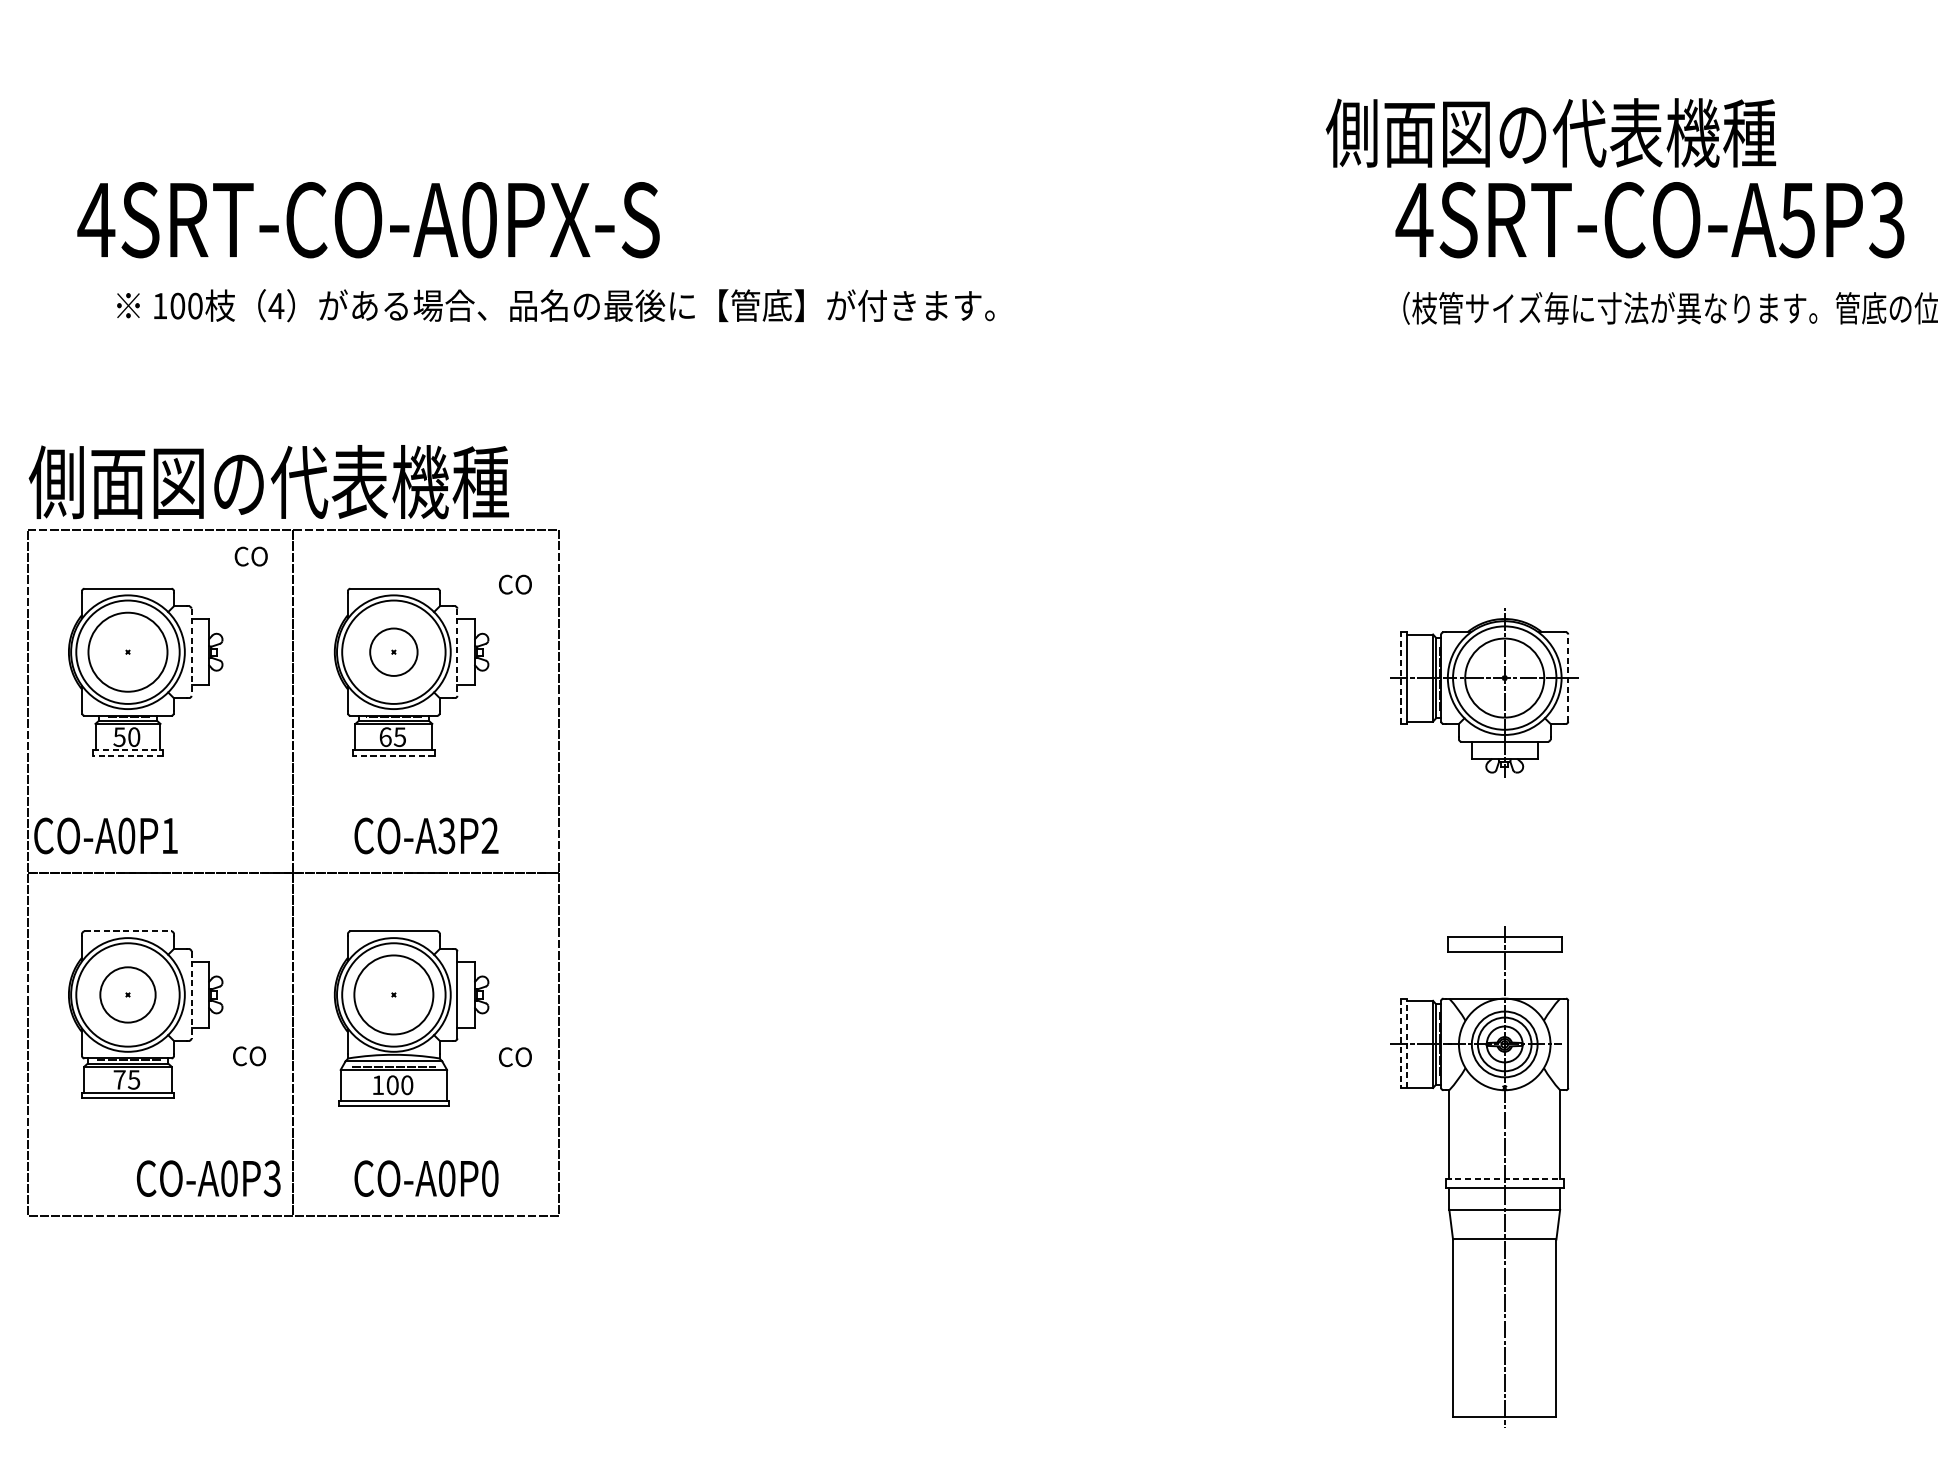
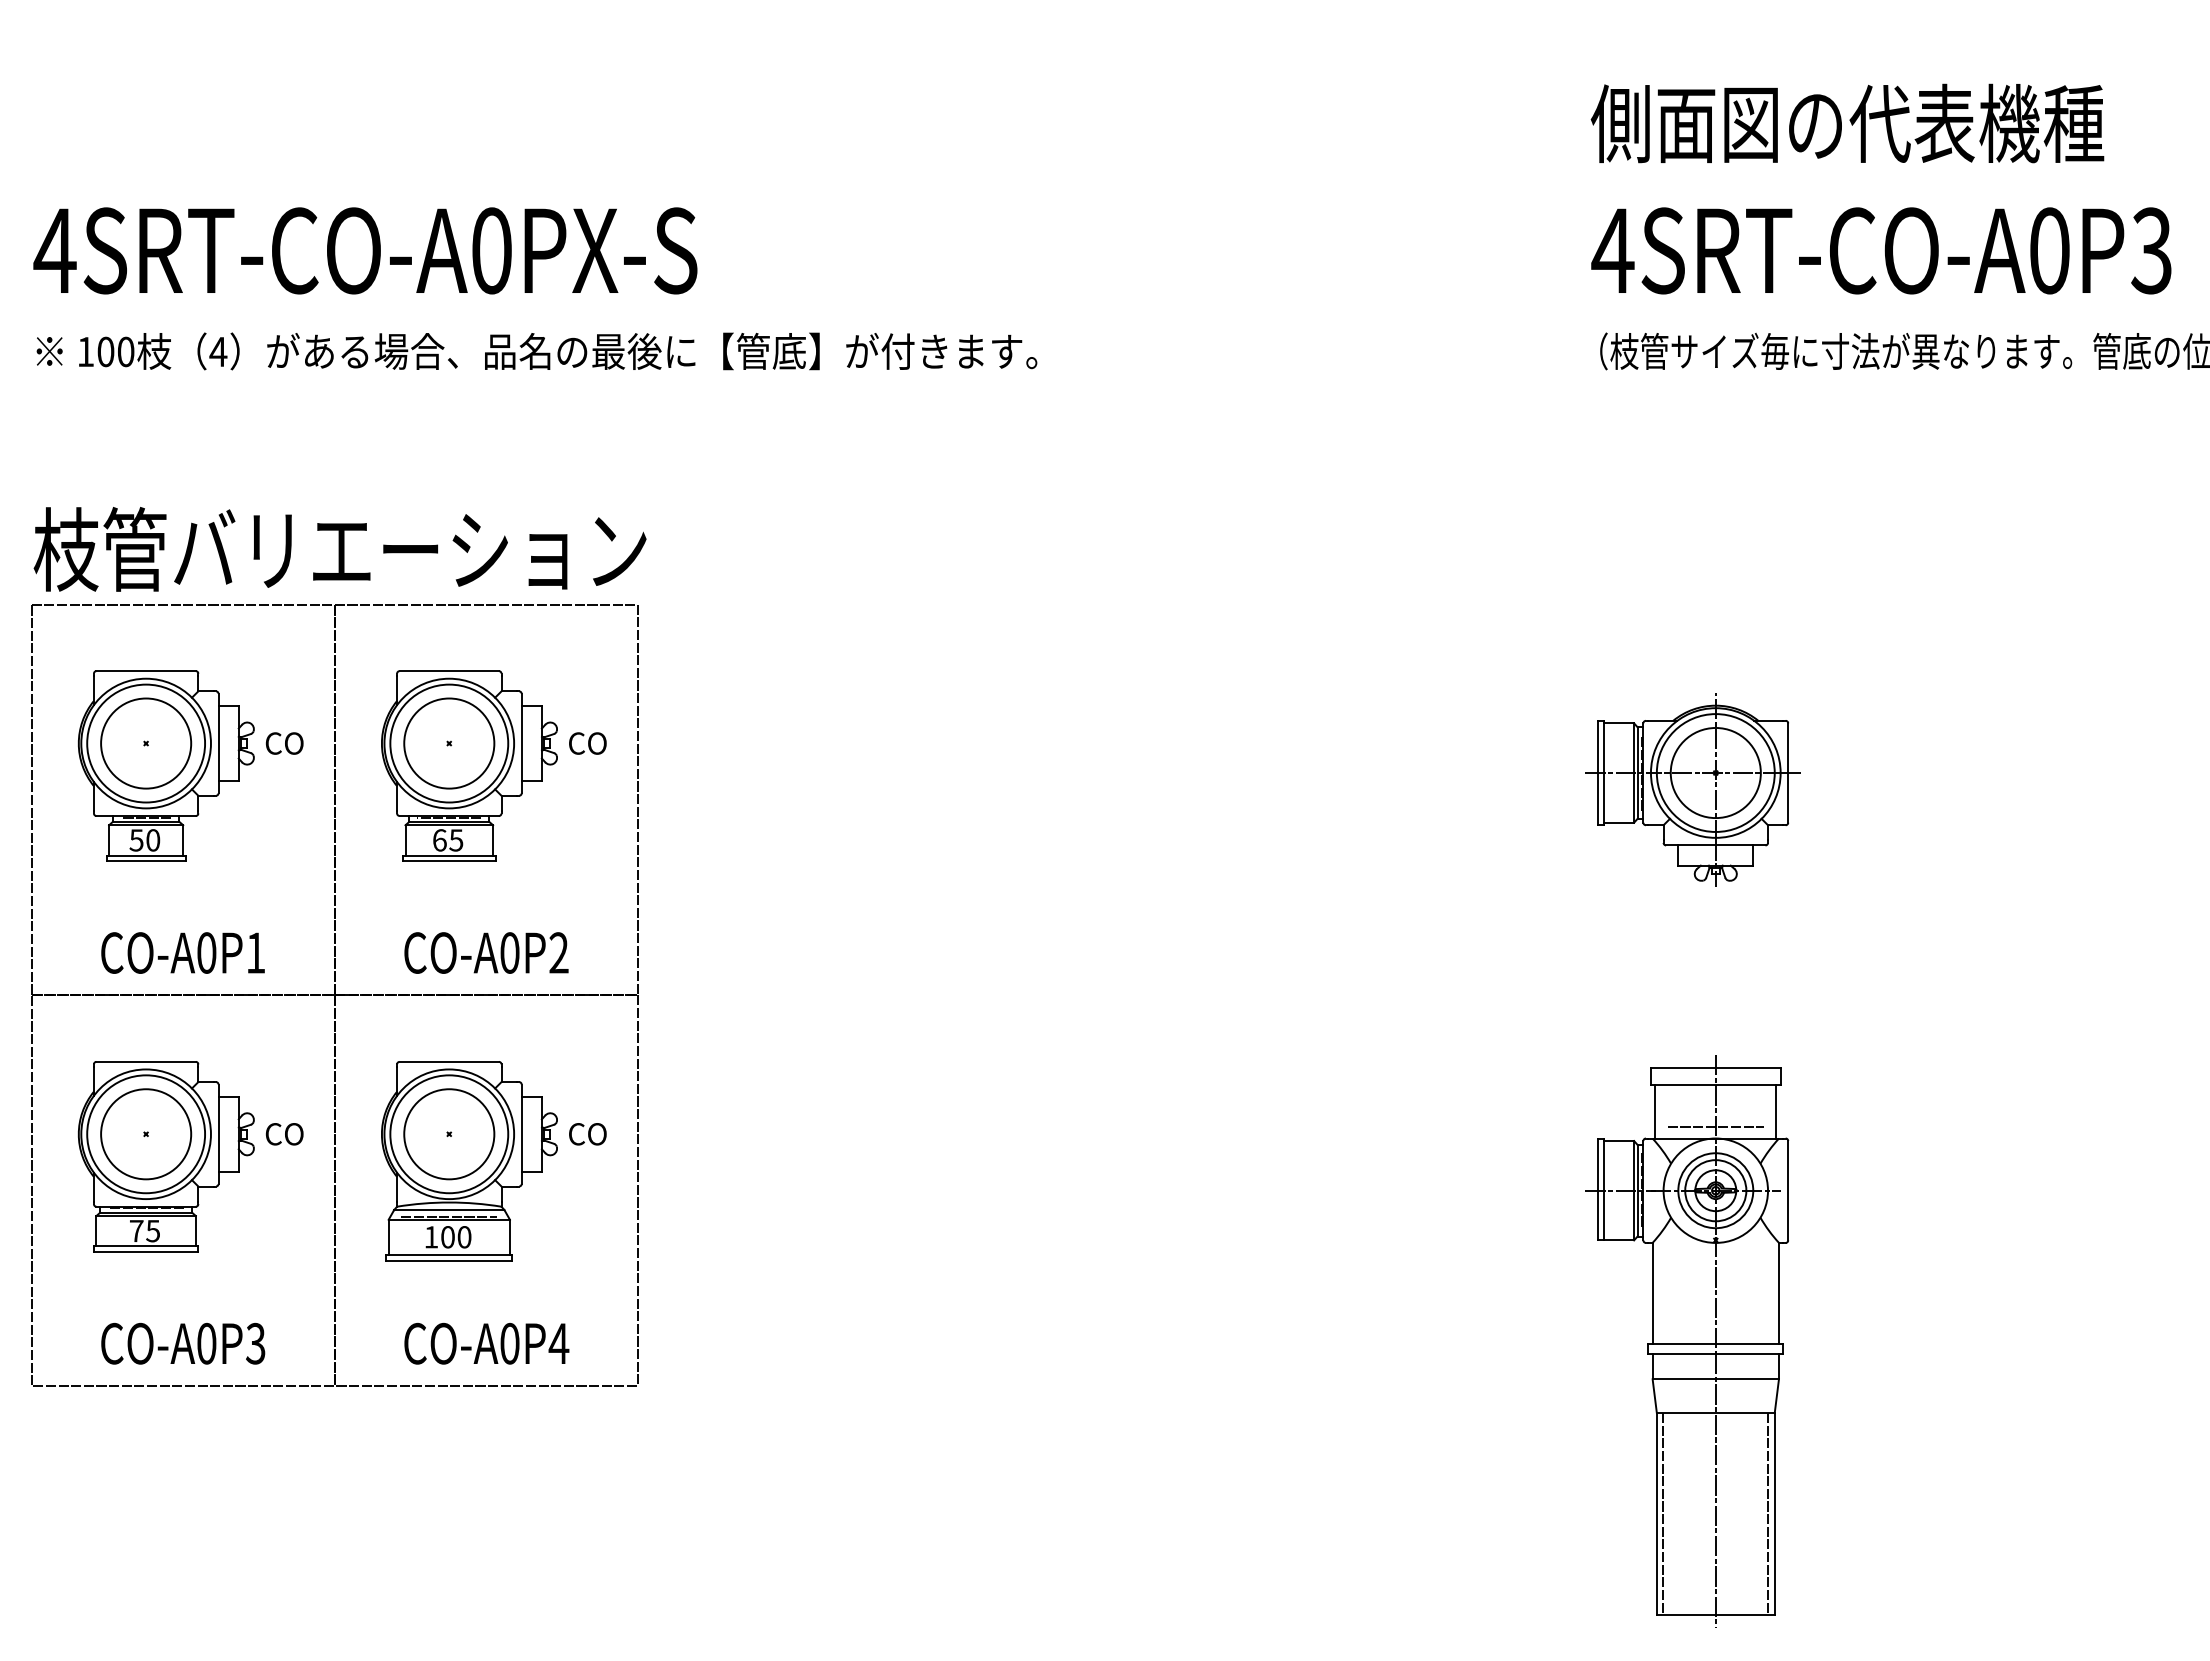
text: (1550, 132) -> (1847, 123), moved
text: (368, 219) -> (365, 250), moved
text: (1796, 219) -> (2048, 250), 4SRT-CO-A5P3 -> 4SRT-CO-A0P3
text: (555, 305) -> (536, 351), moved
text: (297, 481) -> (339, 548), 側面図の代表機種 -> 枝管バリエーション
text: (251, 556) -> (284, 743), moved
text: (515, 584) -> (587, 743), moved
line: (191, 652) -> (218, 743), dashed -> solid
circle: (394, 652) -> (449, 743), size x1.67
line: (457, 652) -> (521, 743), dashed -> solid
line: (1400, 677) -> (1597, 772), dashed -> solid
line: (1568, 678) -> (1788, 773), dashed -> solid
line: (128, 750) -> (146, 855), dashed -> solid
line: (128, 755) -> (146, 861), dashed -> solid
line: (393, 755) -> (448, 861), dashed -> solid
text: (105, 835) -> (182, 952), moved
text: (446, 835) -> (509, 952), CO-A3P2 -> CO-A0P2
line: (128, 931) -> (146, 1061), dashed -> solid
line: (1451, 974) -> (1655, 1111), added
line: (1557, 974) -> (1776, 1111), added
line: (1504, 988) -> (1715, 1126), added
circle: (128, 995) -> (146, 1134), size x1.43
line: (191, 995) -> (218, 1134), dashed -> solid
line: (1400, 1043) -> (1597, 1189), dashed -> solid
line: (1406, 1043) -> (1603, 1189), dashed -> solid
text: (249, 1056) -> (284, 1134), moved
text: (515, 1057) -> (587, 1134), moved
text: (208, 1178) -> (183, 1343), moved
text: (489, 1178) -> (558, 1343), CO-A0P0 -> CO-A0P4
line: (1505, 1178) -> (1716, 1343), dashed -> solid
line: (1458, 1328) -> (1663, 1514), added
line: (1550, 1328) -> (1768, 1514), added

